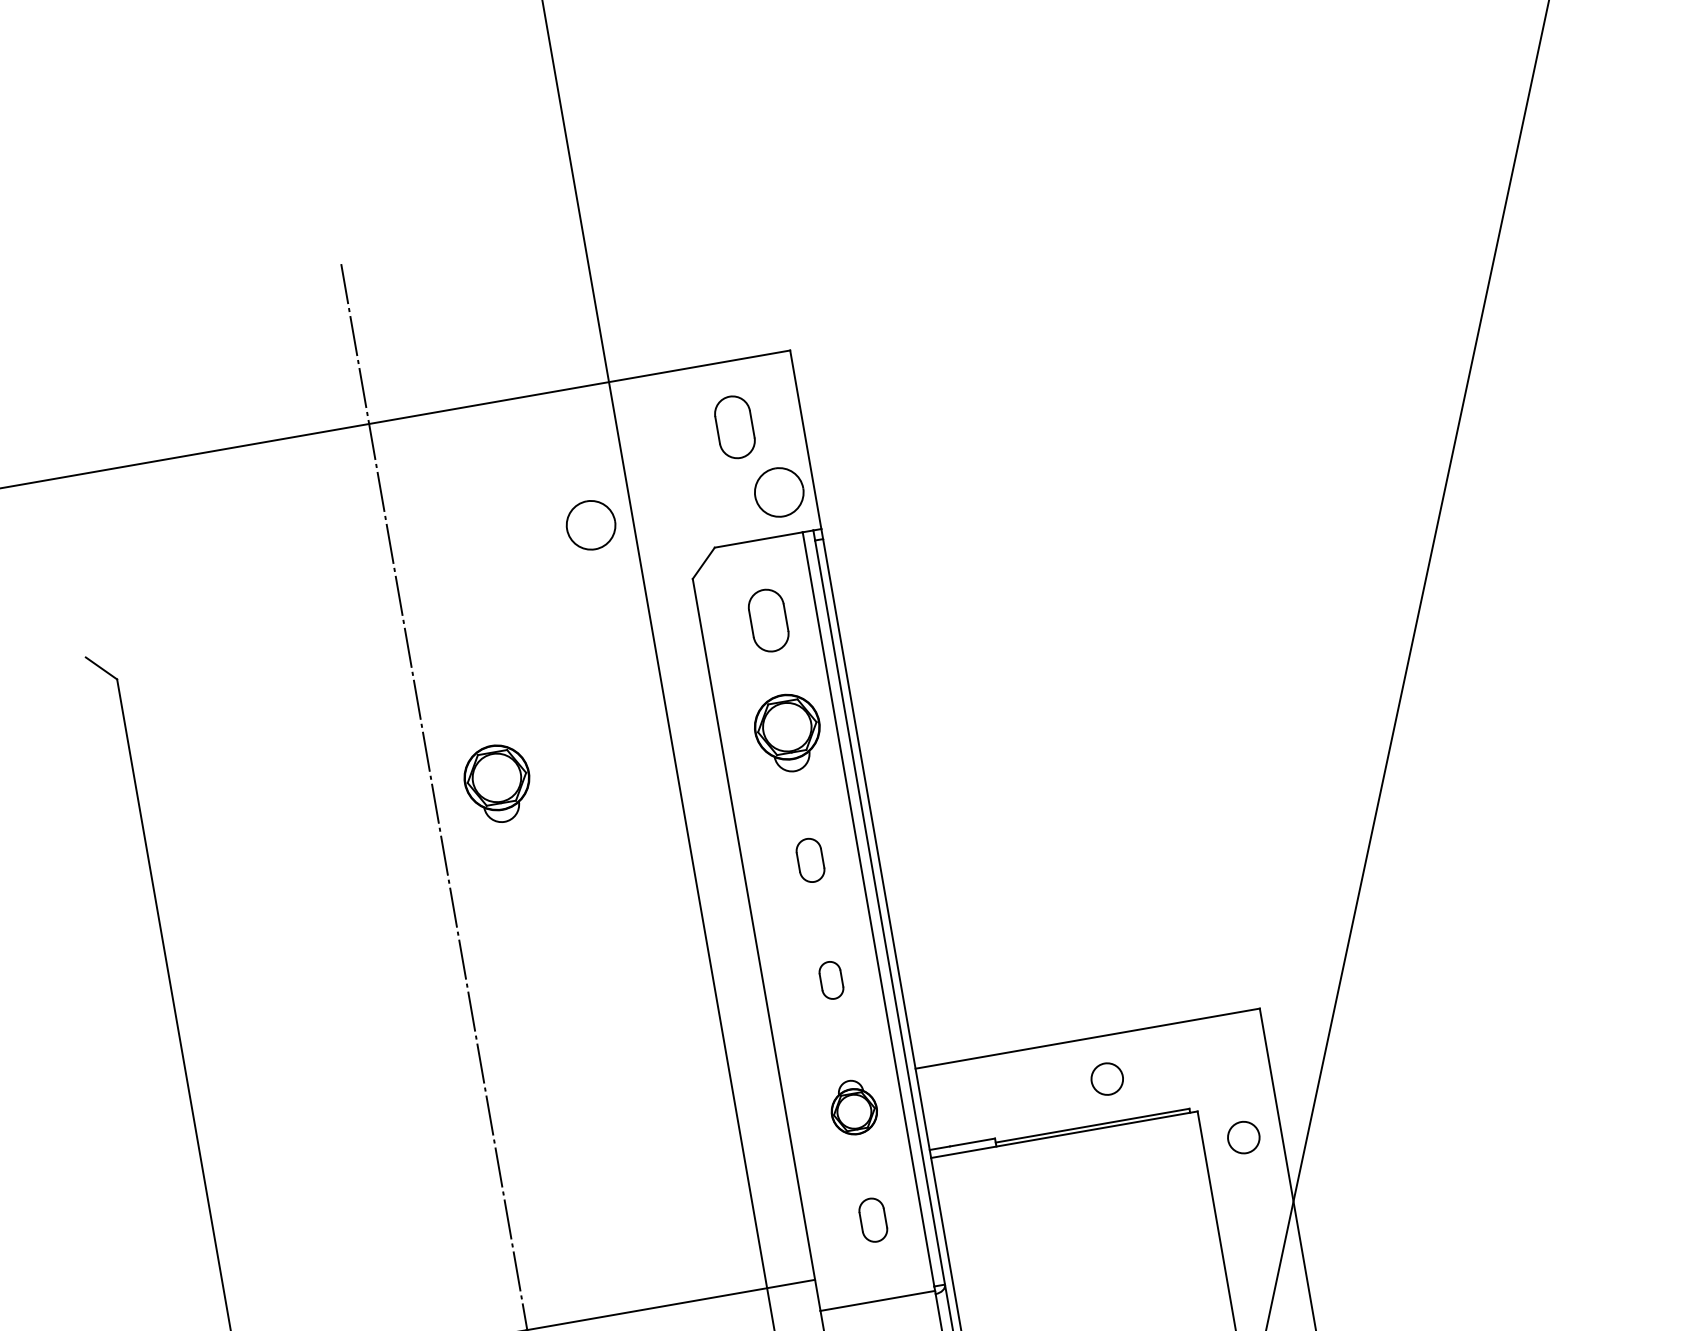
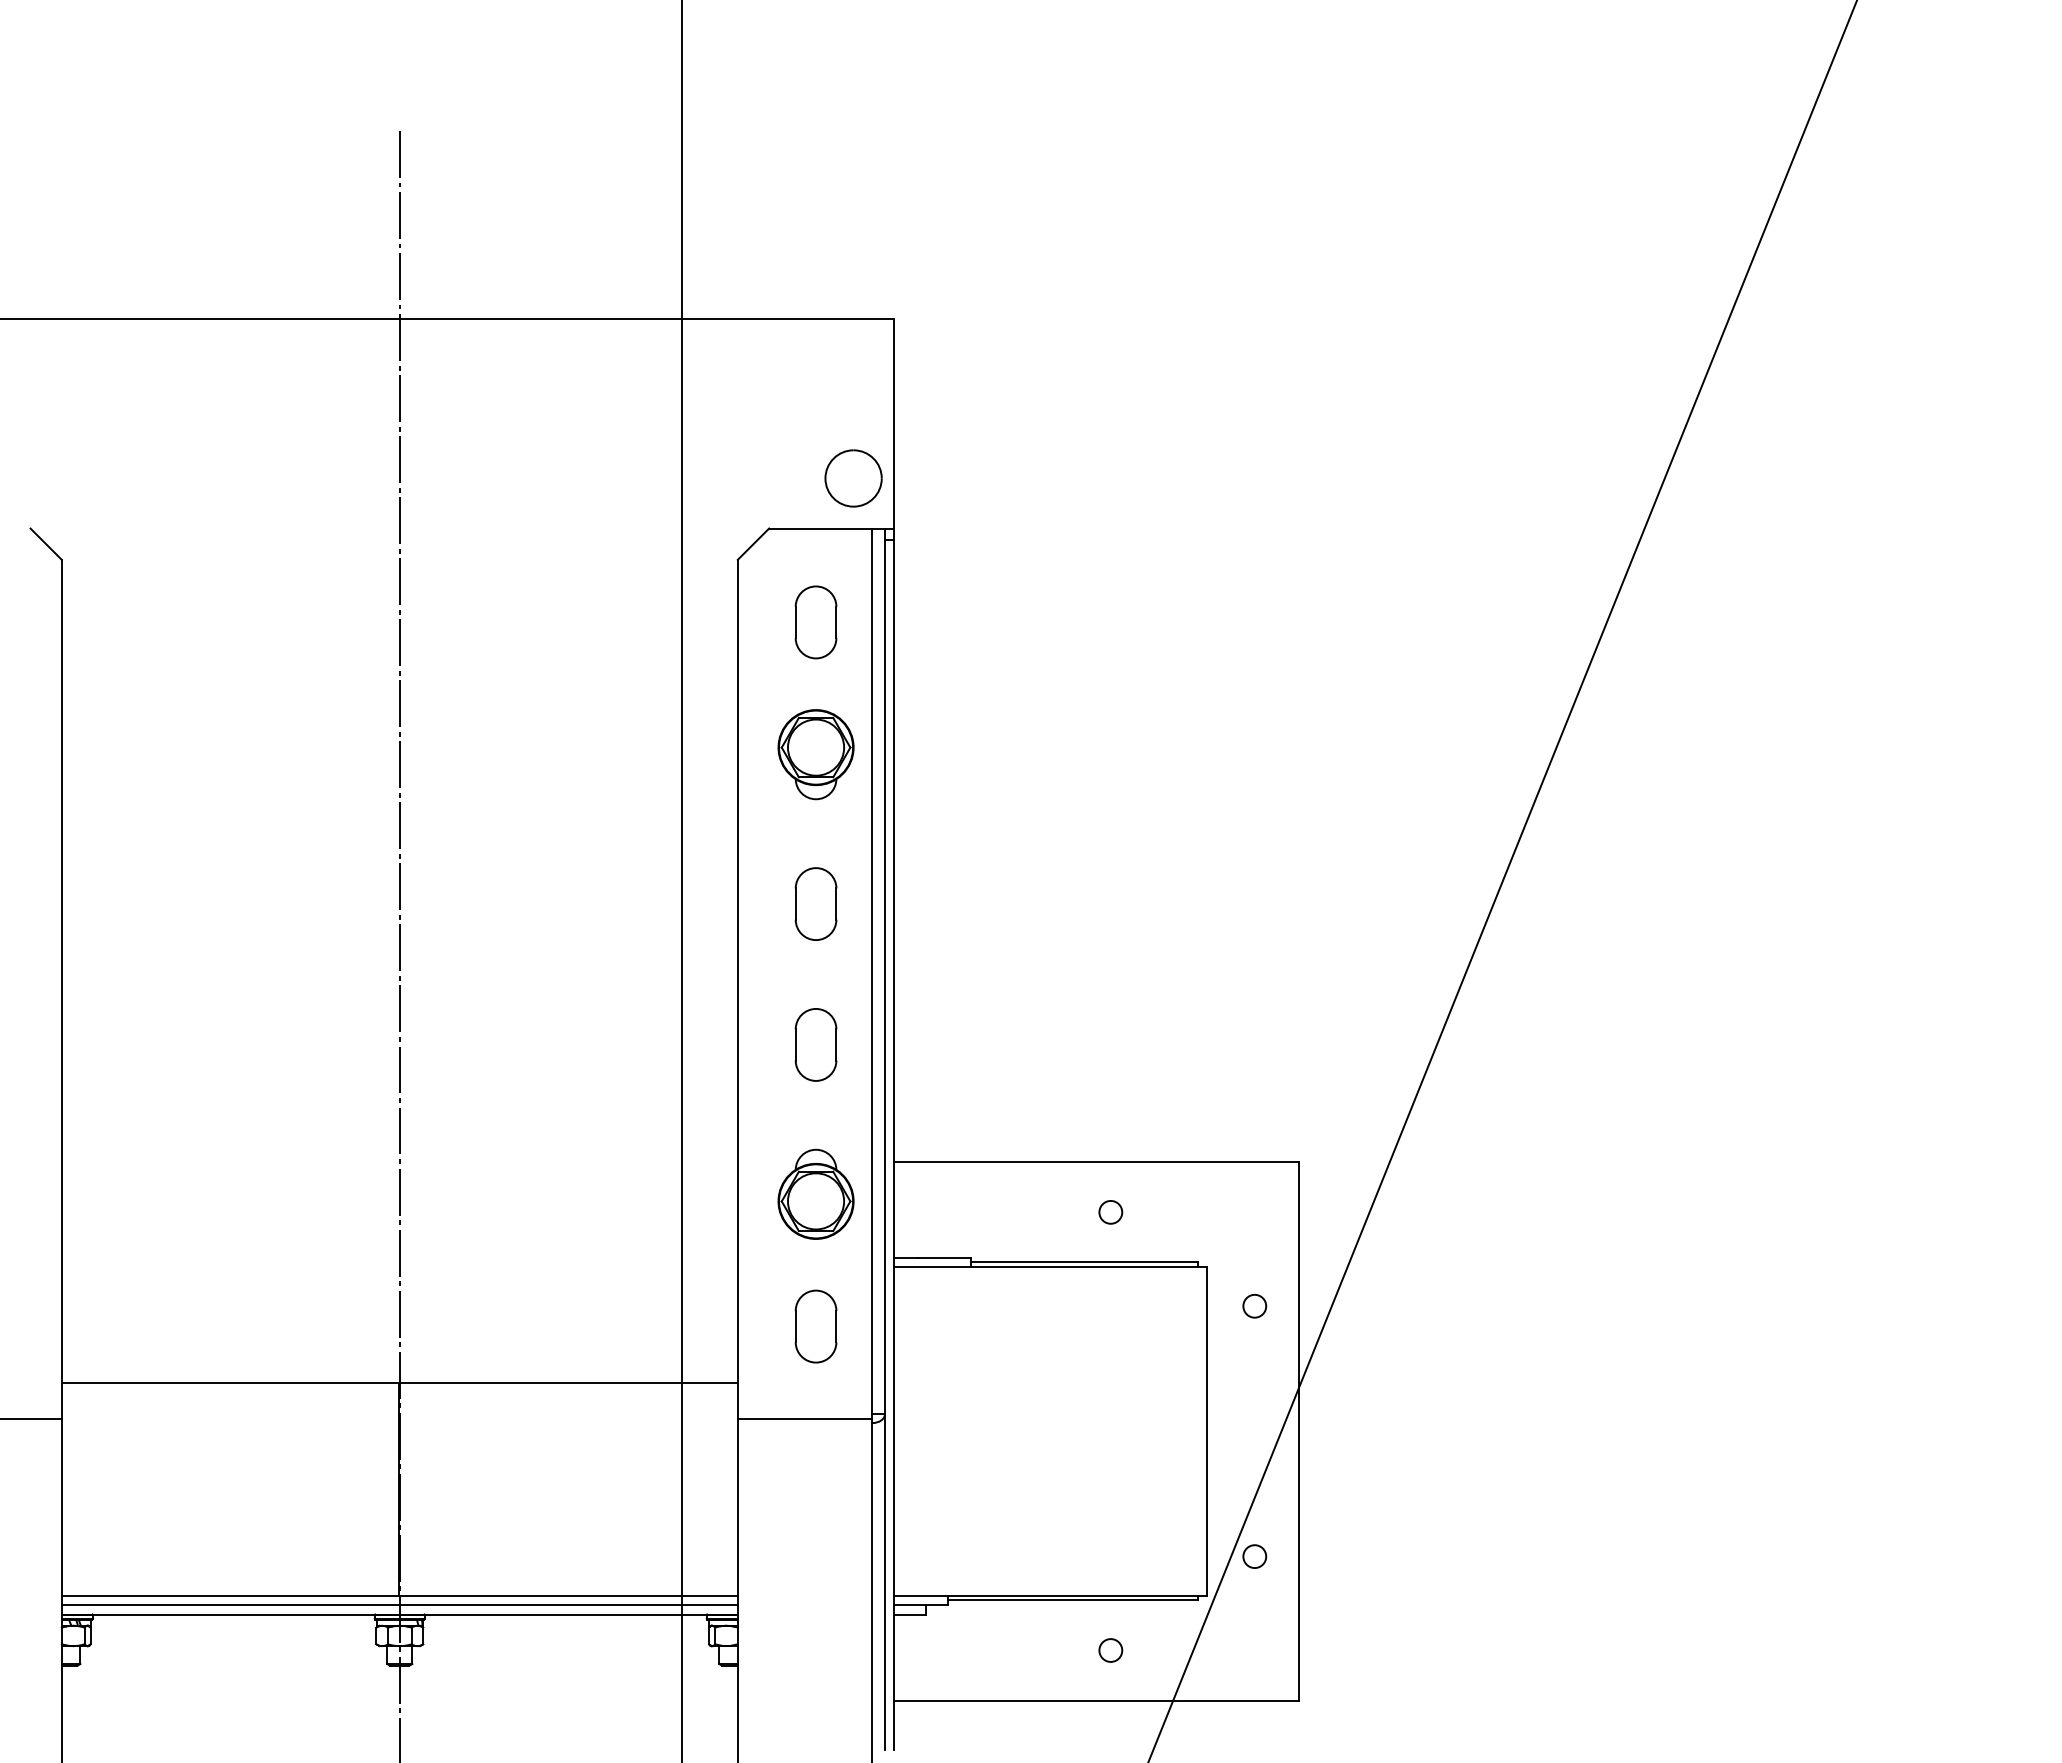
part: (734, 427) -> (815, 395), removed
part: (591, 525) -> (632, 478), removed
part: (497, 783) -> (474, 754), removed
part: (810, 860) -> (815, 903), size x1.43
part: (830, 980) -> (815, 1044), size x1.67
circle: (1107, 1079) -> (1110, 1212), size x0.62
part: (853, 1106) -> (815, 1193), size x1.43
circle: (1243, 1137) -> (1254, 1306), size x0.62
part: (872, 1220) -> (815, 1326), size x1.43

